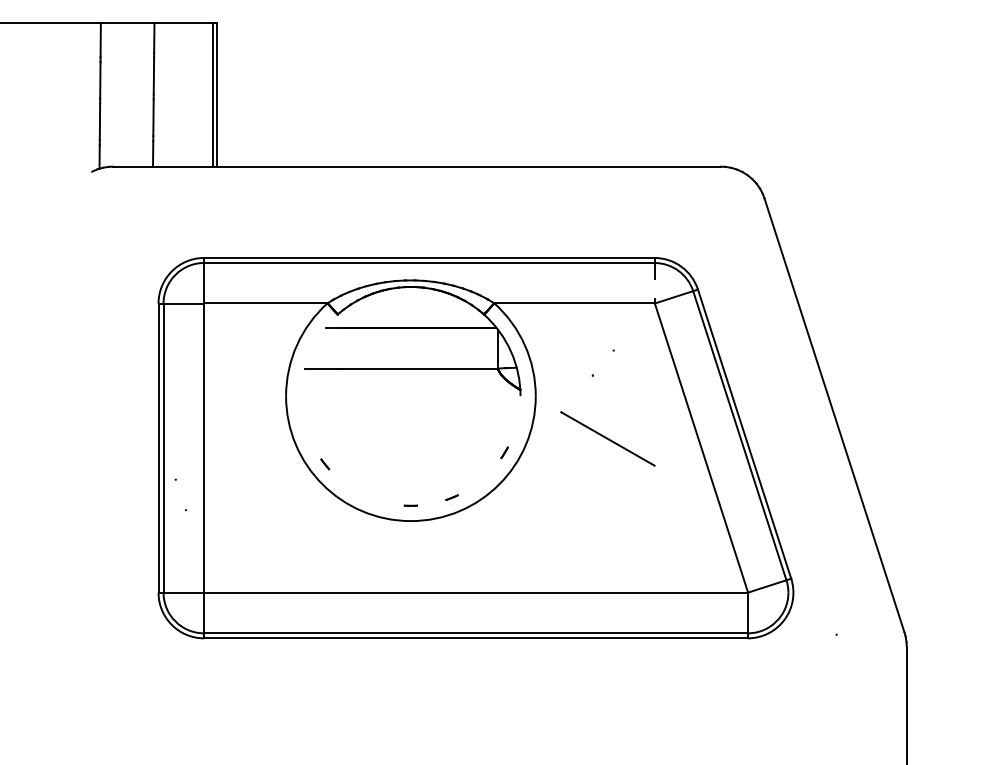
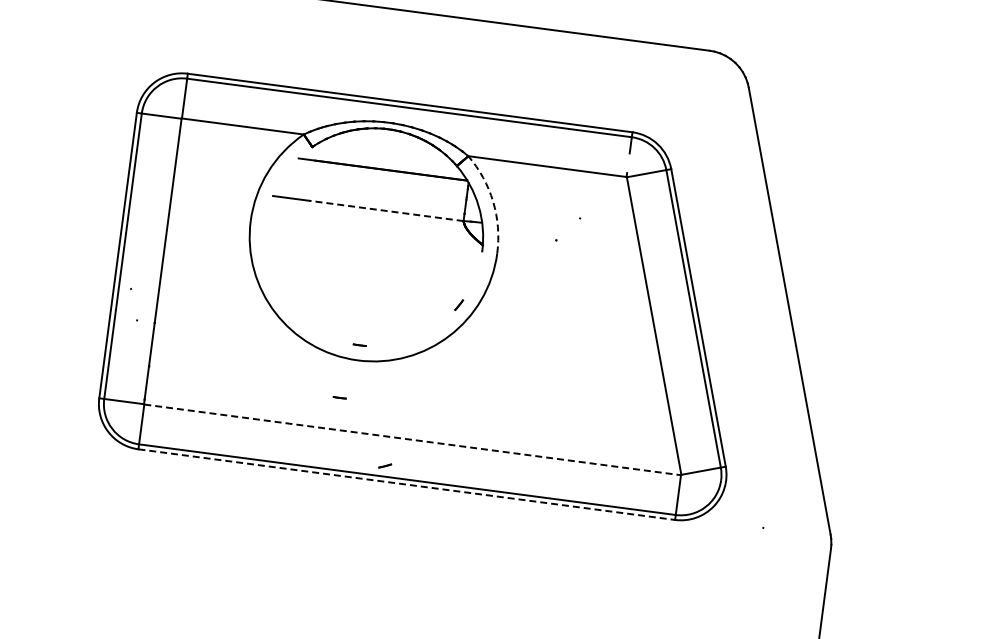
arc: (524, 345) -> (492, 201), solid -> dashed
line: (419, 368) -> (386, 210), solid -> dashed
line: (607, 438) -> (562, 304), removed
line: (325, 464) -> (280, 293), removed
part: (451, 497) -> (384, 465), moved
line: (397, 560) -> (339, 397), added
line: (475, 593) -> (412, 440), solid -> dashed
line: (475, 638) -> (406, 484), solid -> dashed

